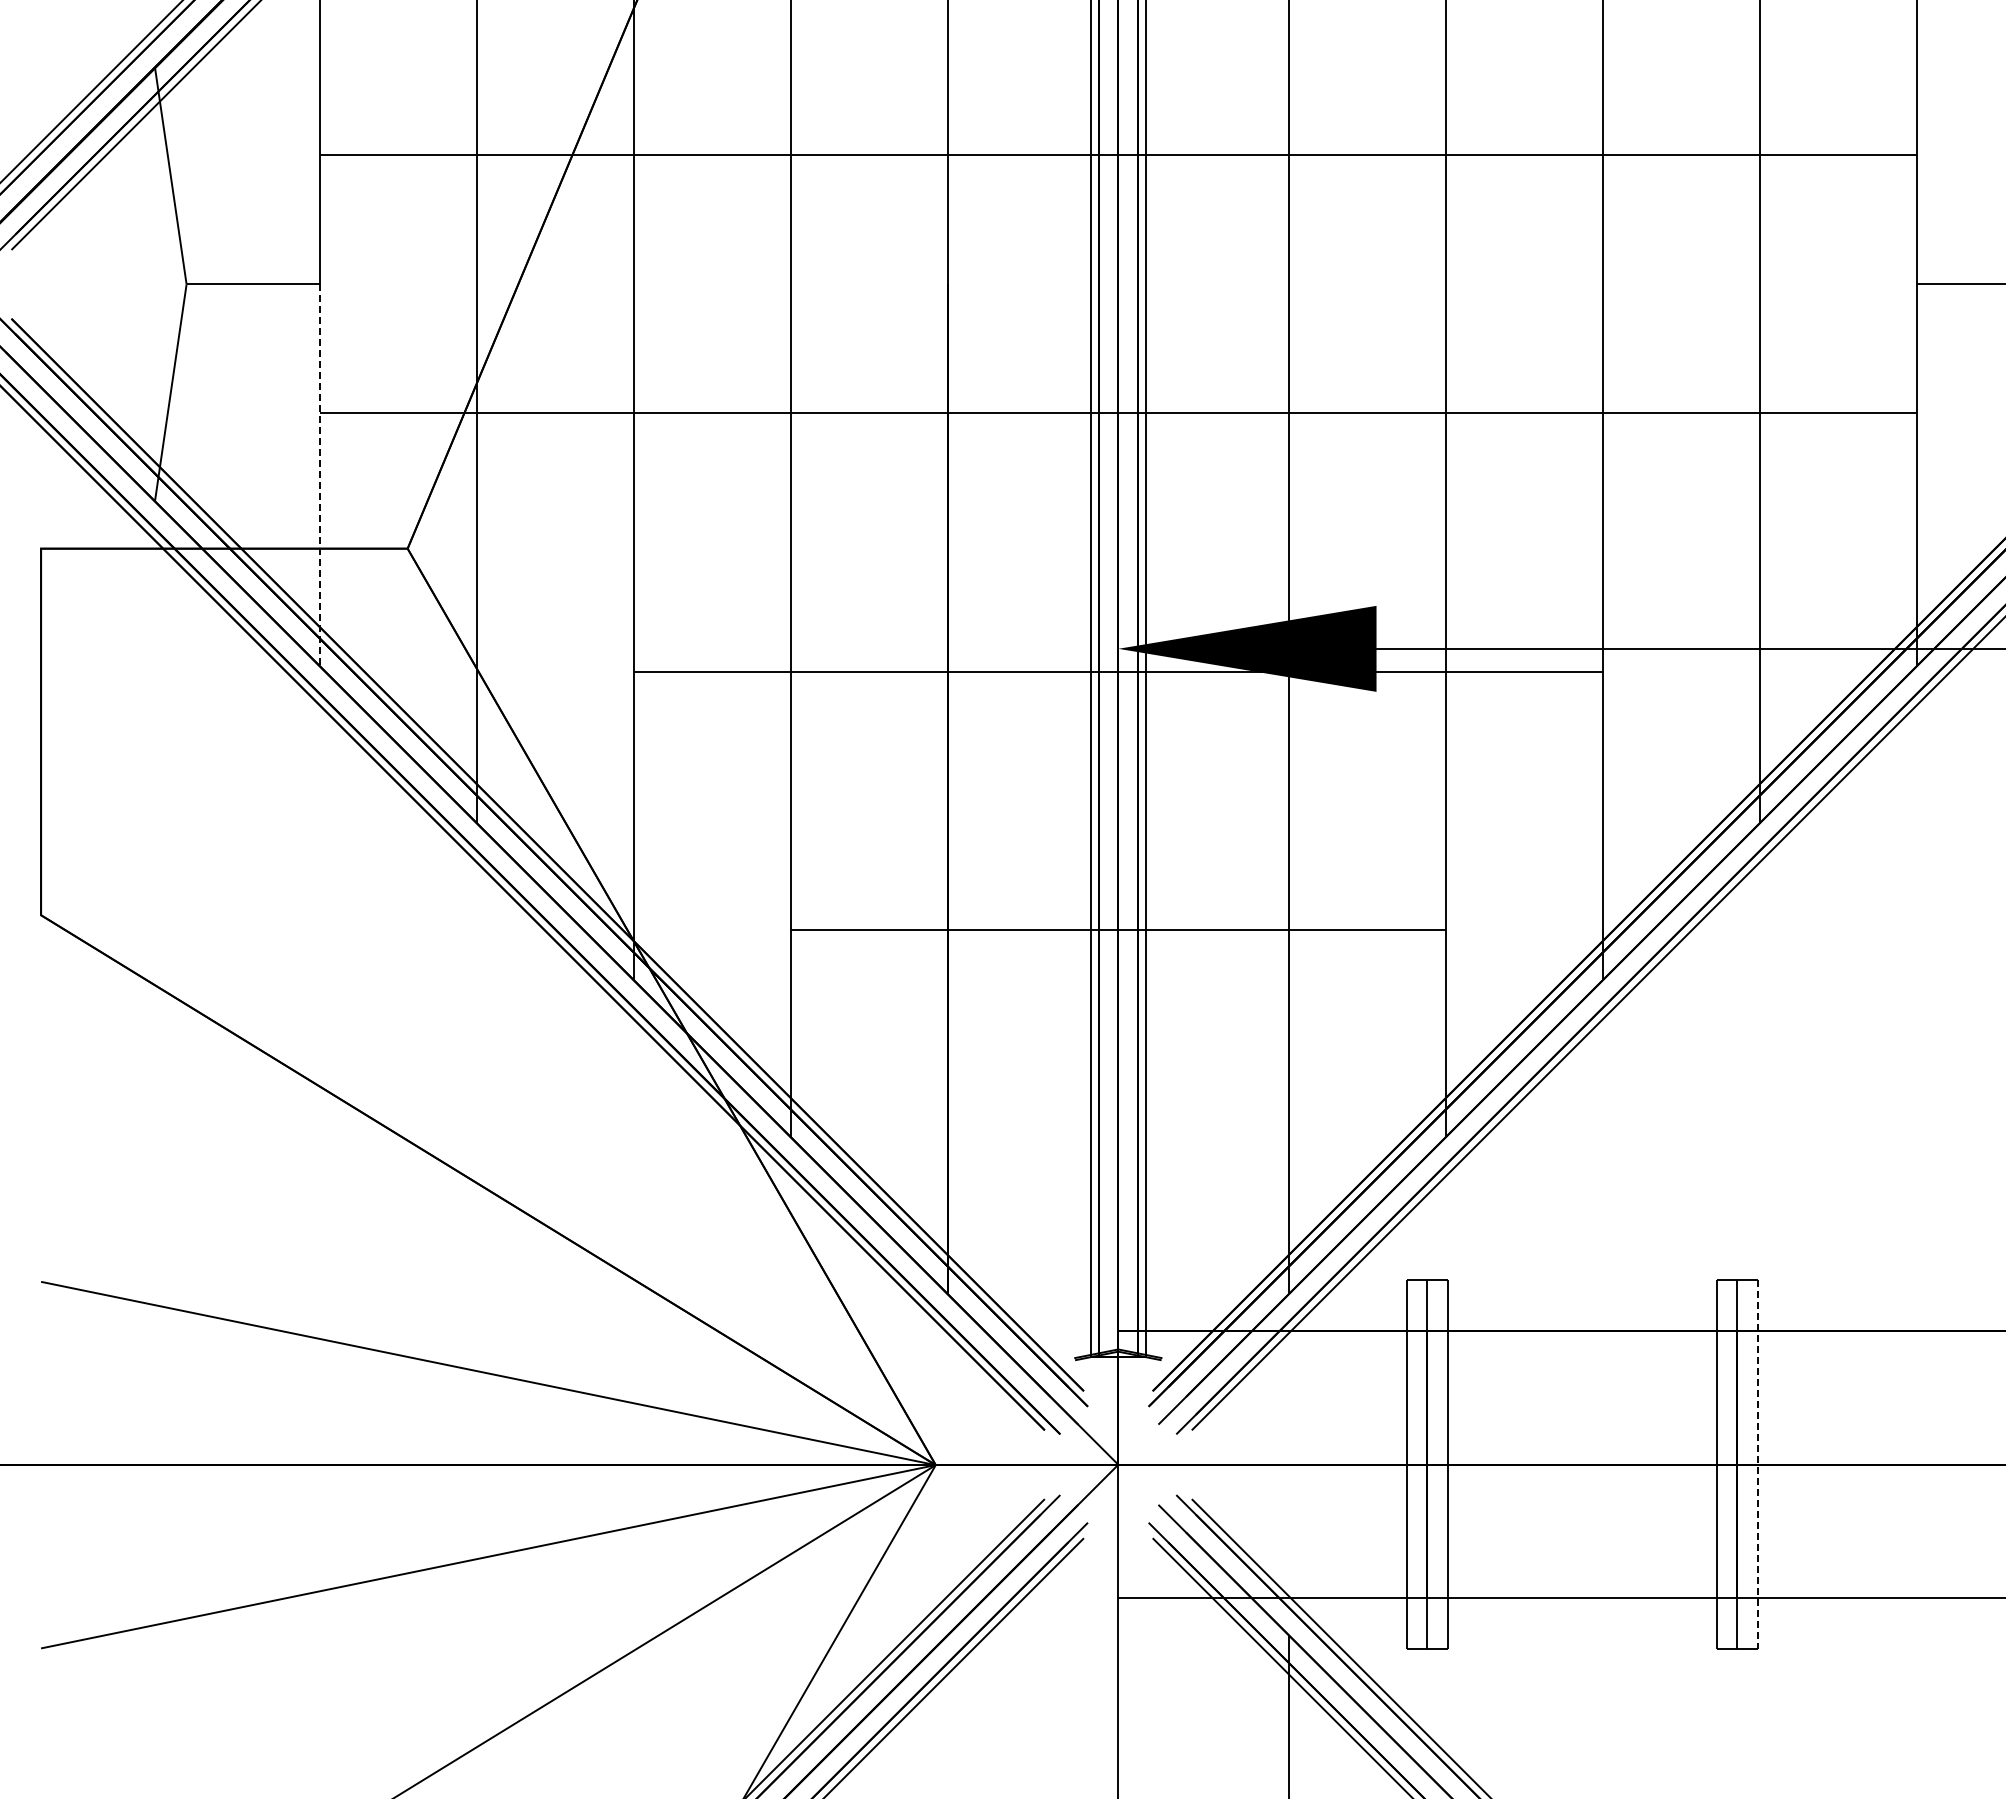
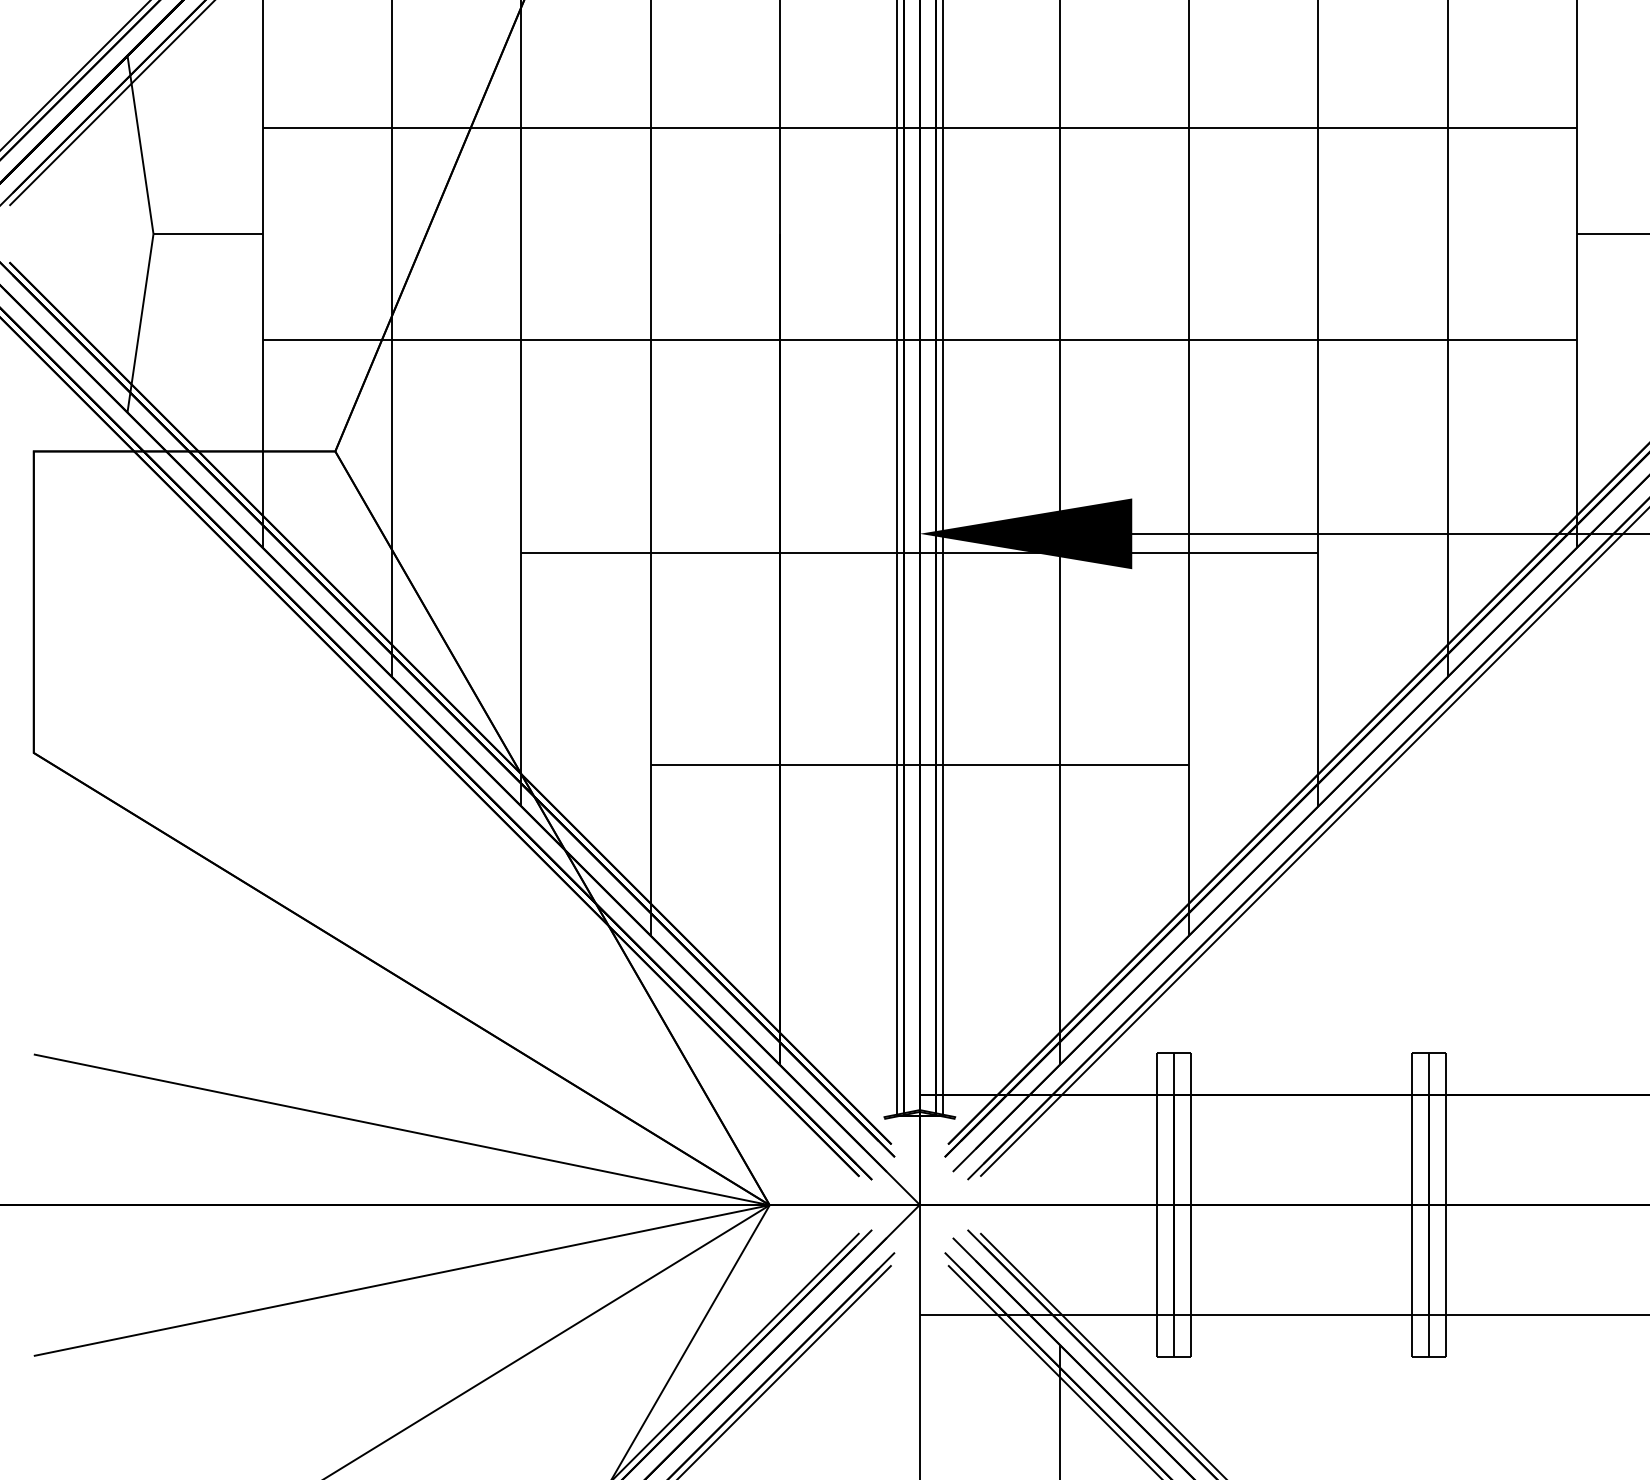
line: (319, 475) -> (262, 391), dashed -> solid
line: (1757, 1465) -> (1445, 1205), dashed -> solid

